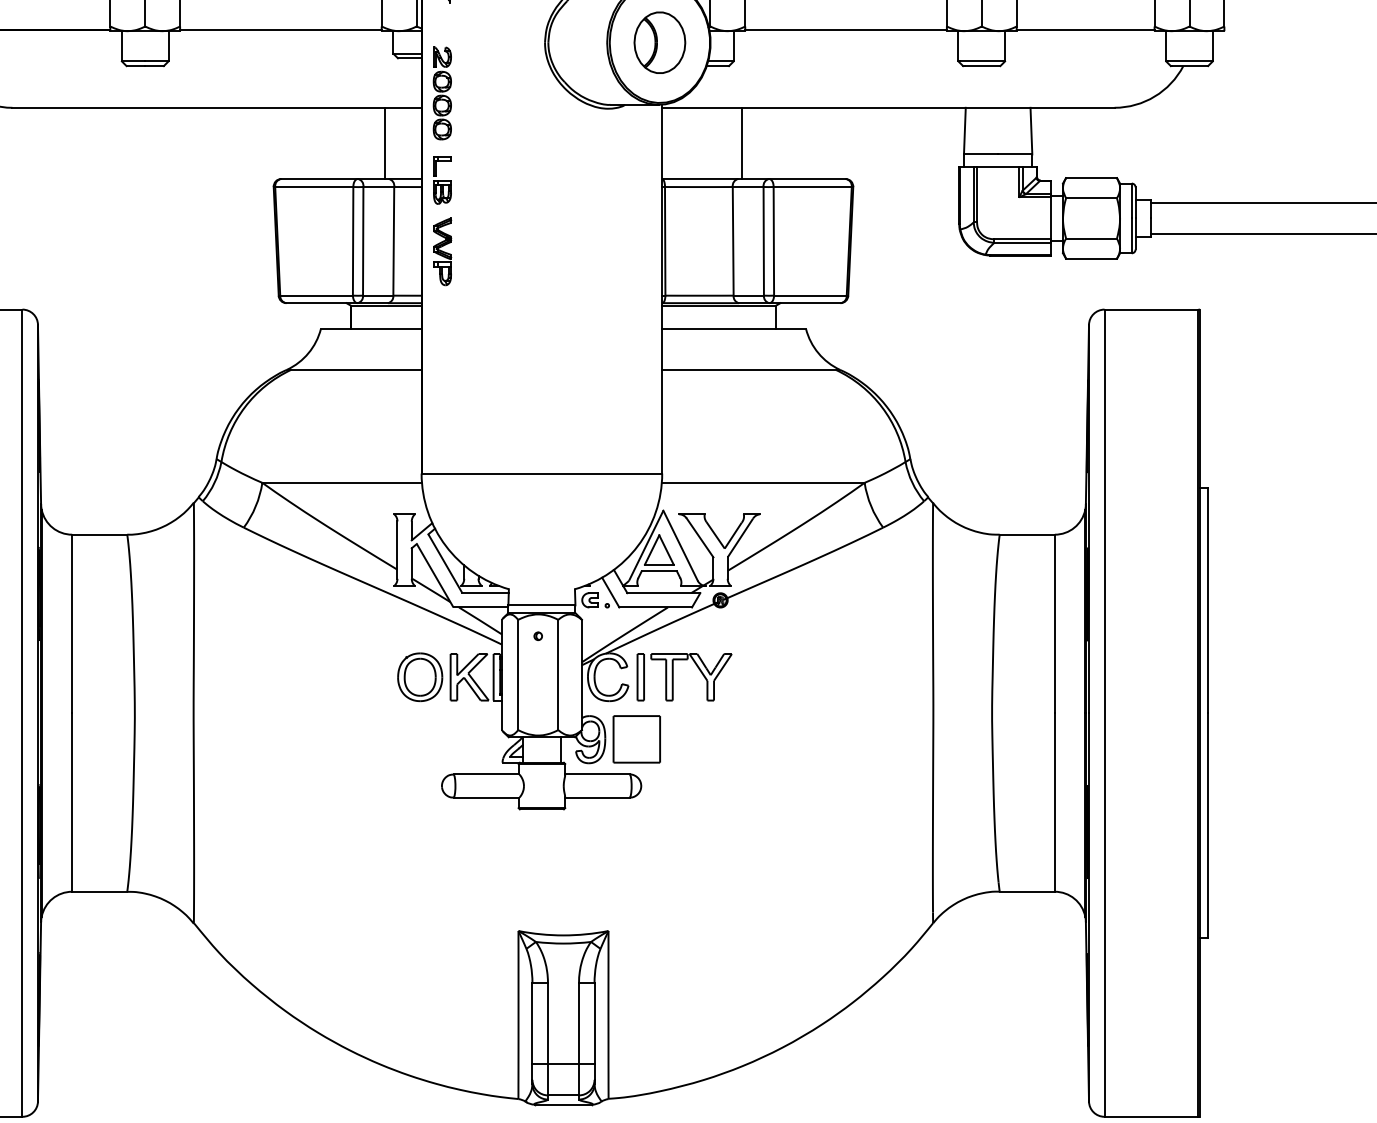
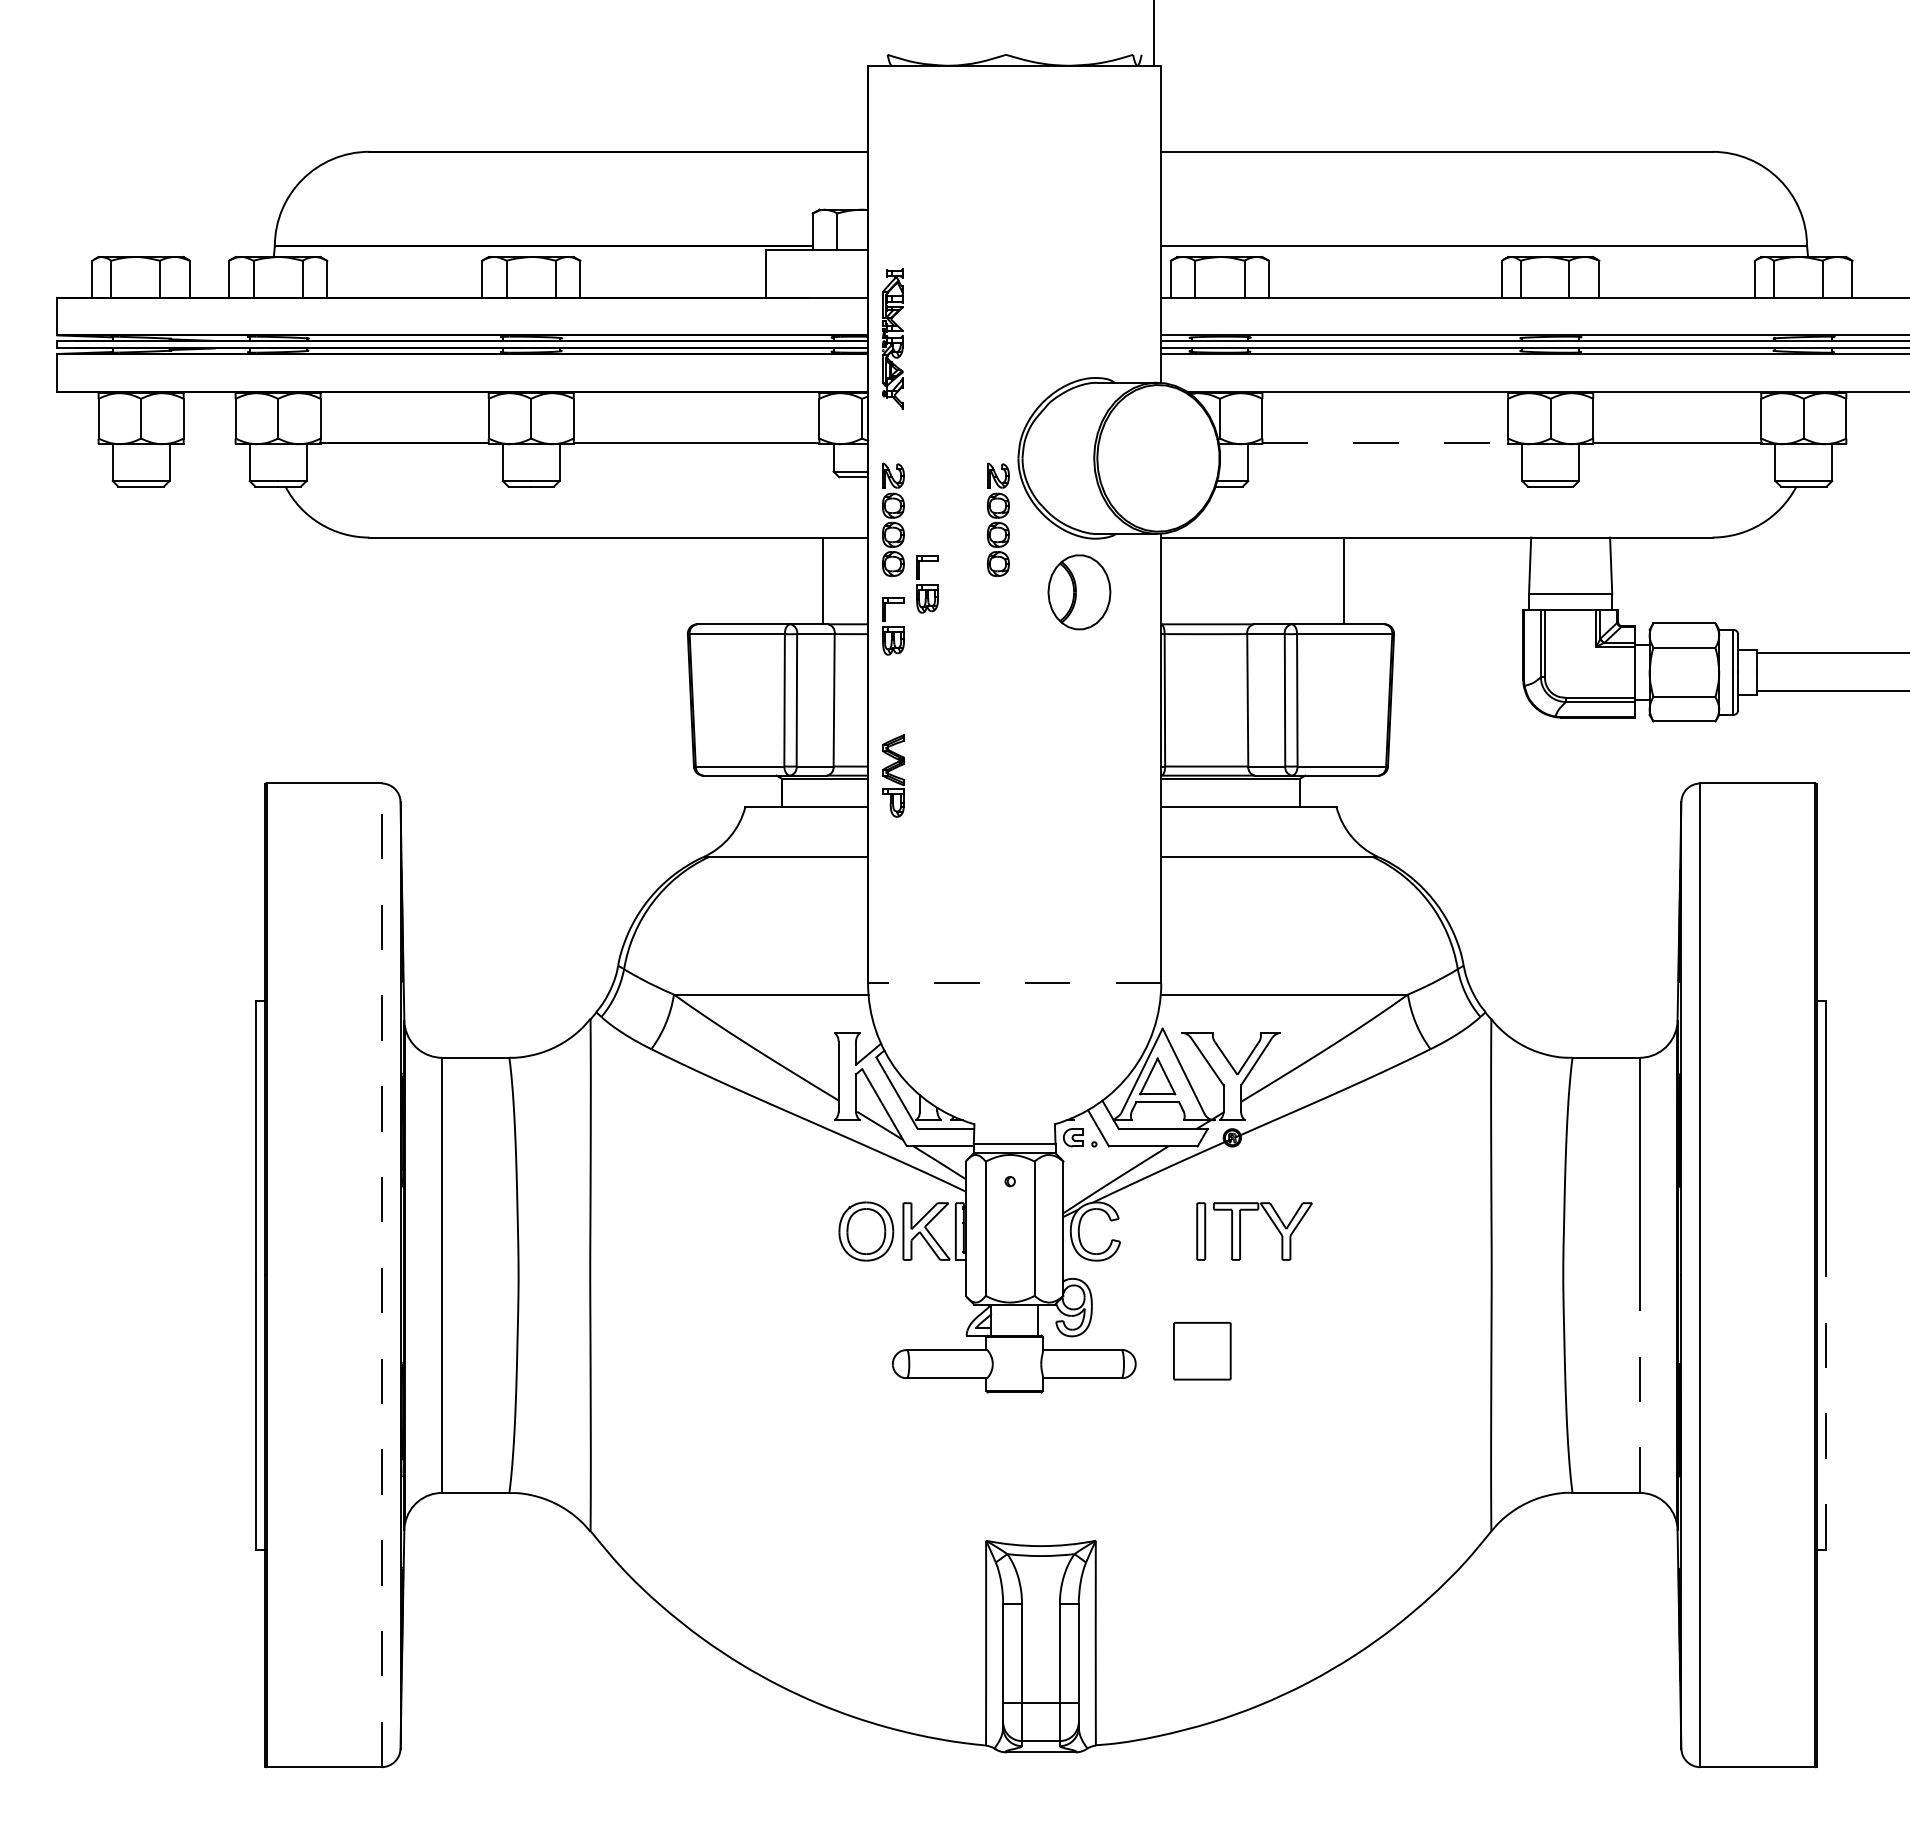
line: (847, 30) -> (1386, 443), solid -> dashed
part: (659, 42) -> (1079, 592), moved
part: (528, 92) -> (998, 519), added
line: (742, 143) -> (1343, 580), moved
part: (470, 146) -> (927, 584), added
part: (442, 251) -> (893, 775), moved
line: (541, 473) -> (1014, 983), solid -> dashed
part: (673, 677) -> (1240, 1231), moved
line: (22, 713) -> (381, 1275), solid -> dashed
part: (636, 739) -> (1202, 1351), moved
line: (1054, 802) -> (1639, 1384), solid -> dashed
line: (1208, 825) -> (1826, 1412), solid -> dashed

